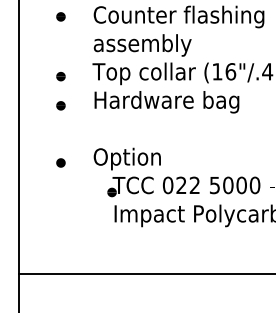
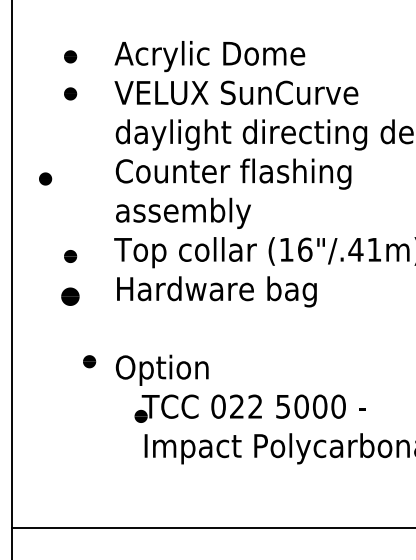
part: (60, 16) -> (45, 178), moved
part: (60, 105) -> (70, 296), size x1.4
part: (60, 162) -> (89, 361), moved

